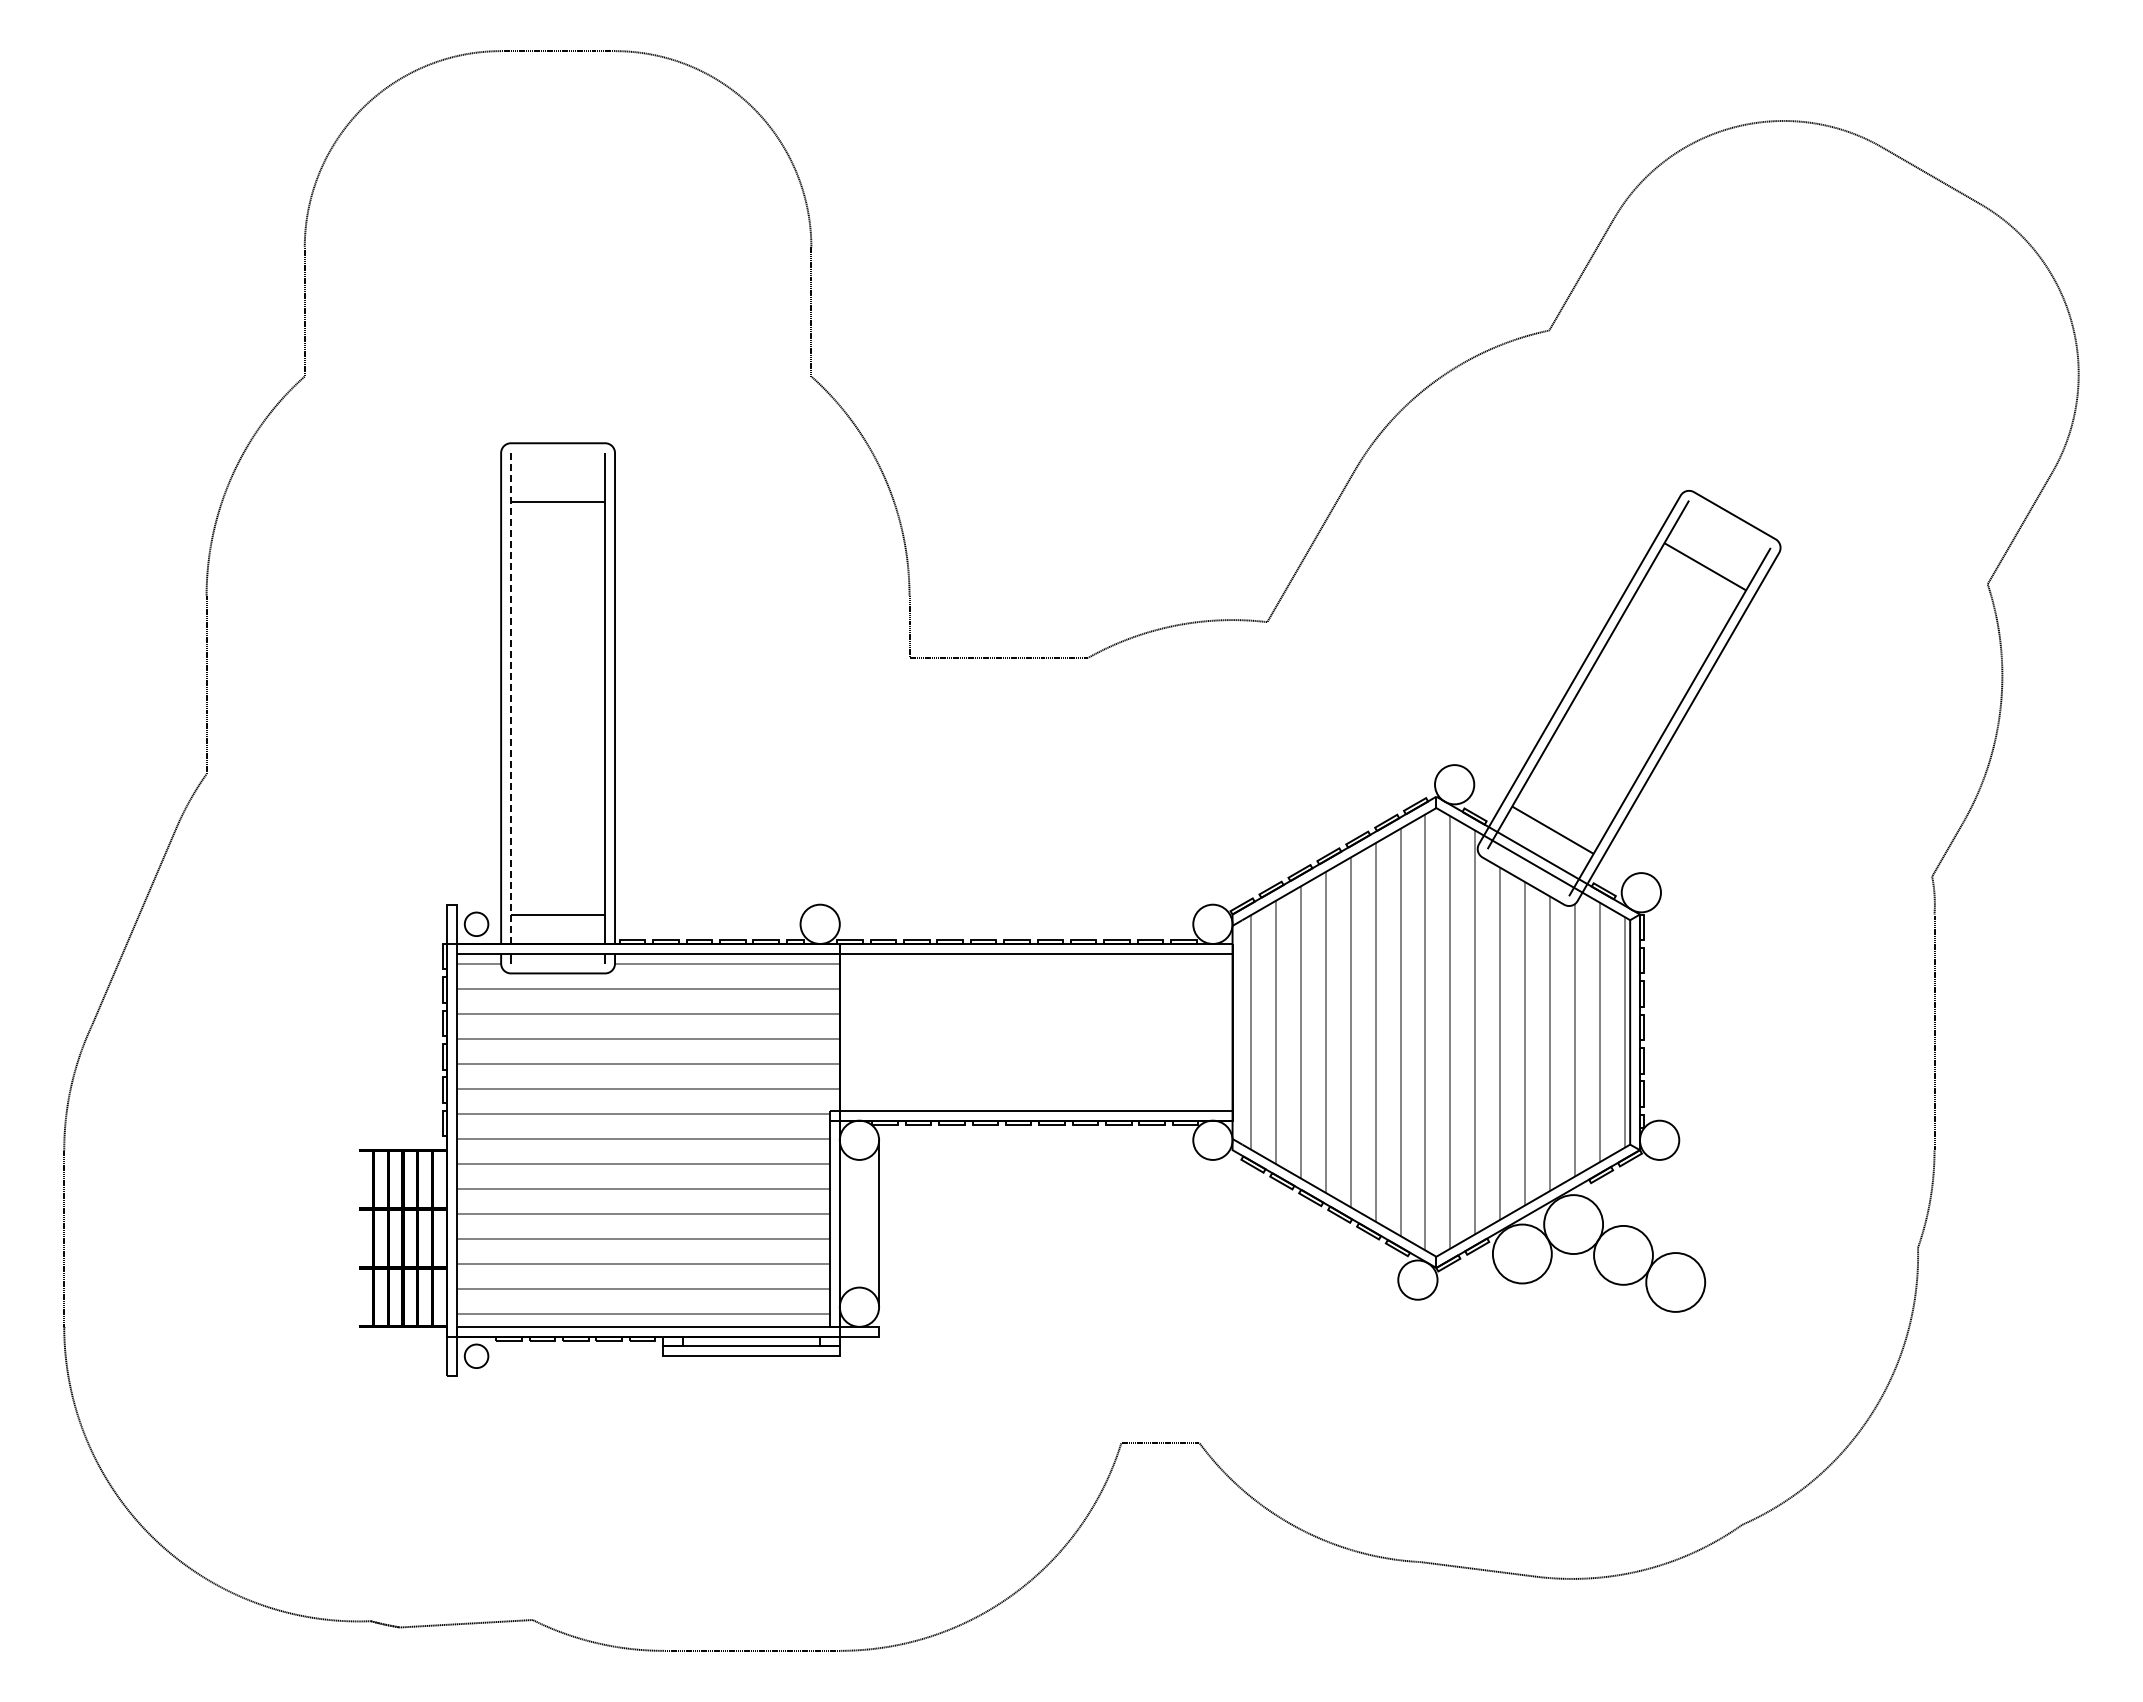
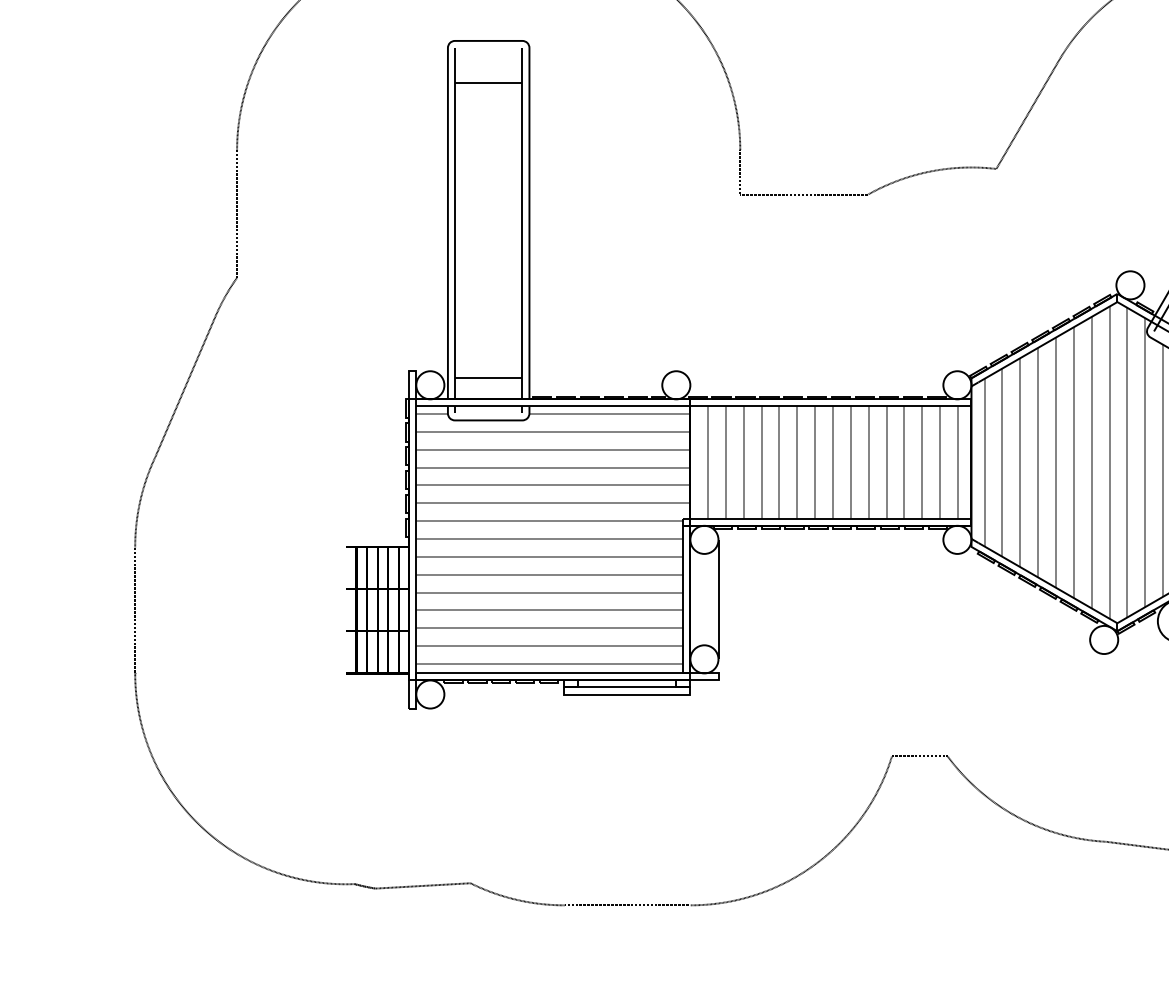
line: (510, 699) -> (454, 224), dashed -> solid
circle: (476, 923) -> (430, 384), size x1.67
hatch: (1038, 1031) -> (832, 461), added
circle: (476, 1355) -> (430, 693), size x1.67

